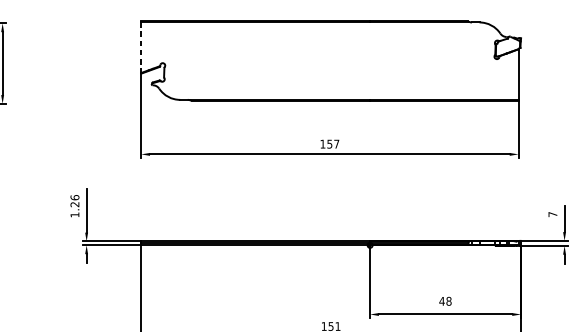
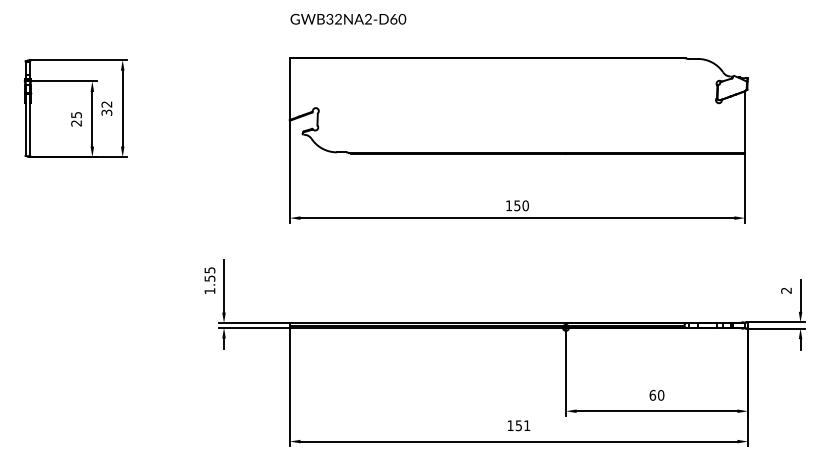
line: (140, 47) -> (289, 89), dashed -> solid
text: (336, 143) -> (525, 205), 157 -> 150
text: (74, 201) -> (209, 274), 1.26 -> 1.55
text: (552, 214) -> (786, 290), 7 -> 2
text: (445, 301) -> (656, 395), 48 -> 60

